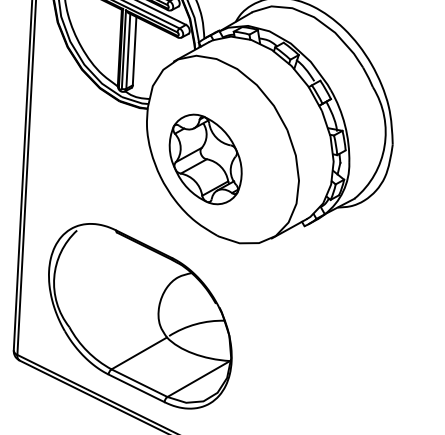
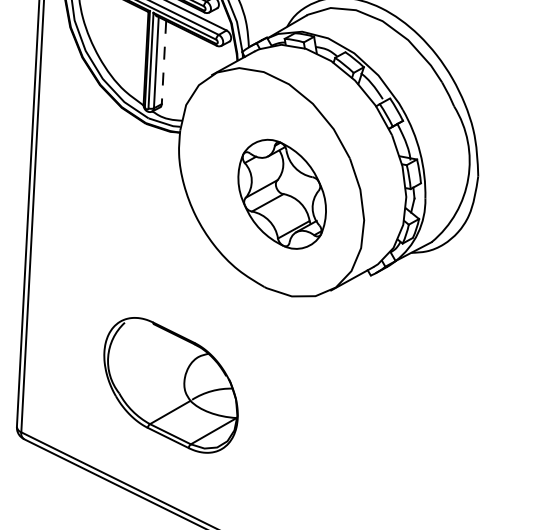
line: (134, 51) -> (163, 62), solid -> dashed
part: (205, 159) -> (281, 194), moved
part: (140, 316) -> (171, 385), size x0.6

